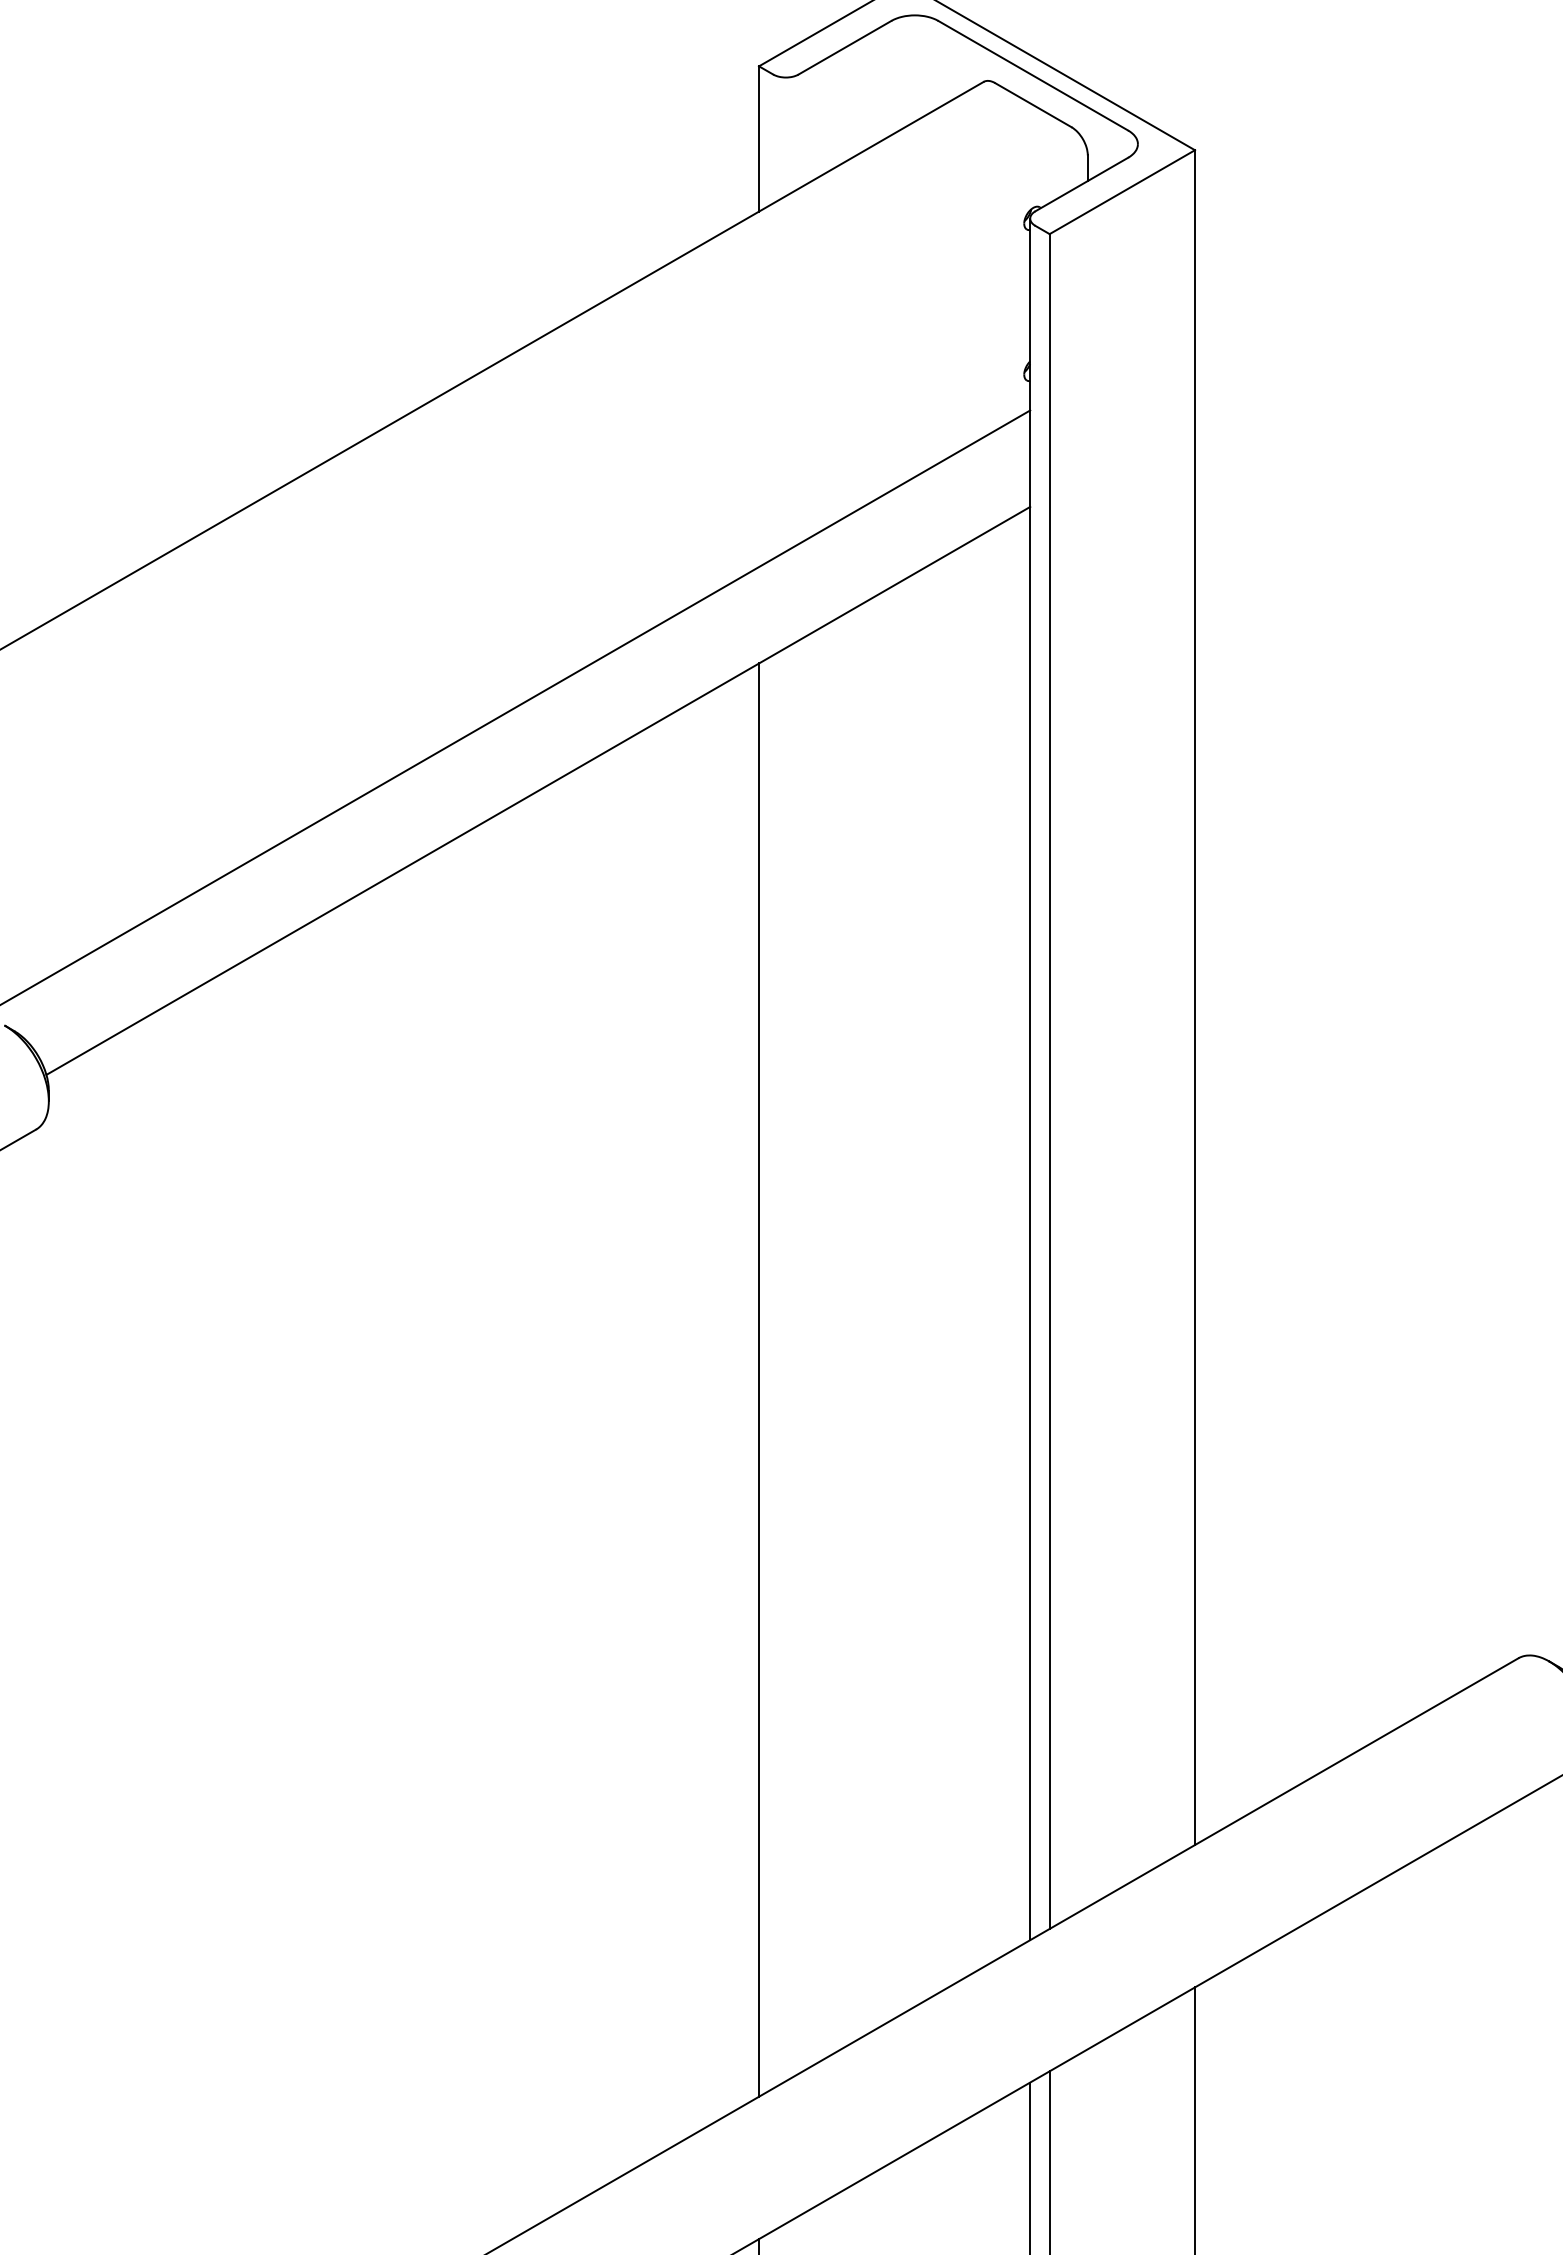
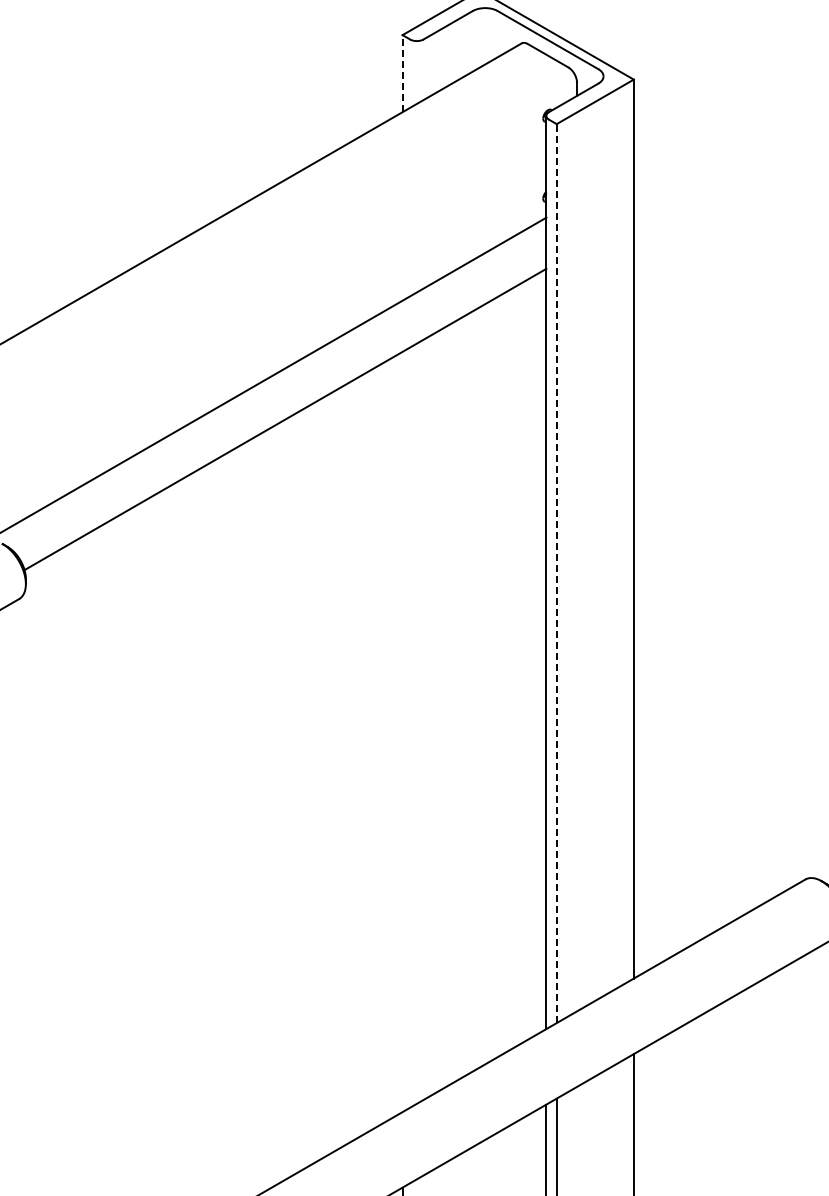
line: (758, 138) -> (402, 73), solid -> dashed
line: (1049, 1081) -> (556, 573), solid -> dashed
line: (758, 1379) -> (402, 731), removed

